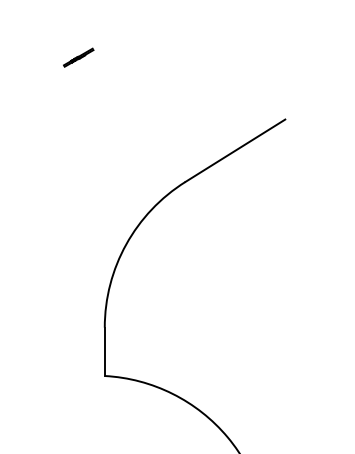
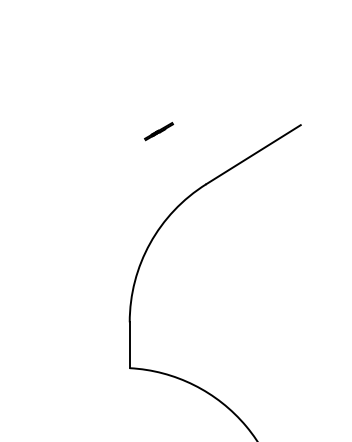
part: (78, 57) -> (158, 131), moved

